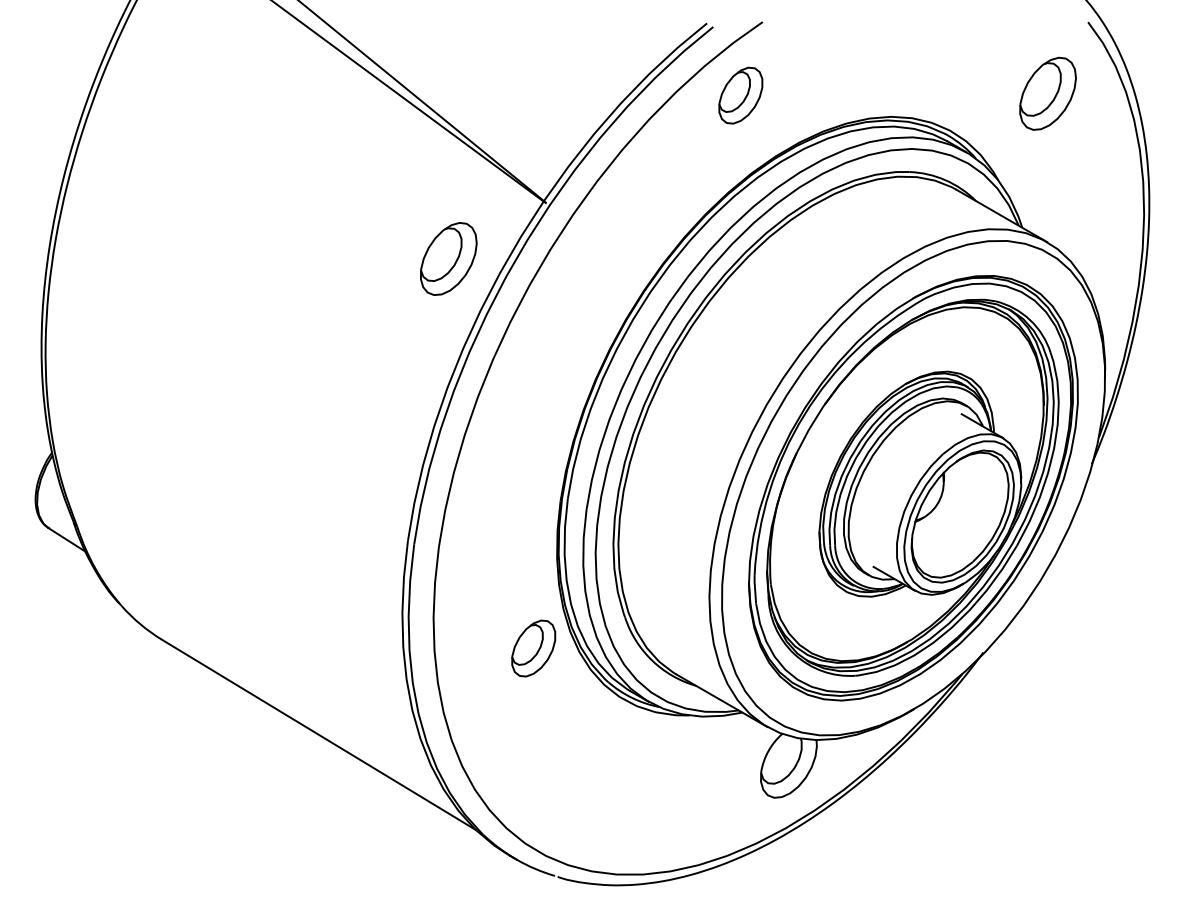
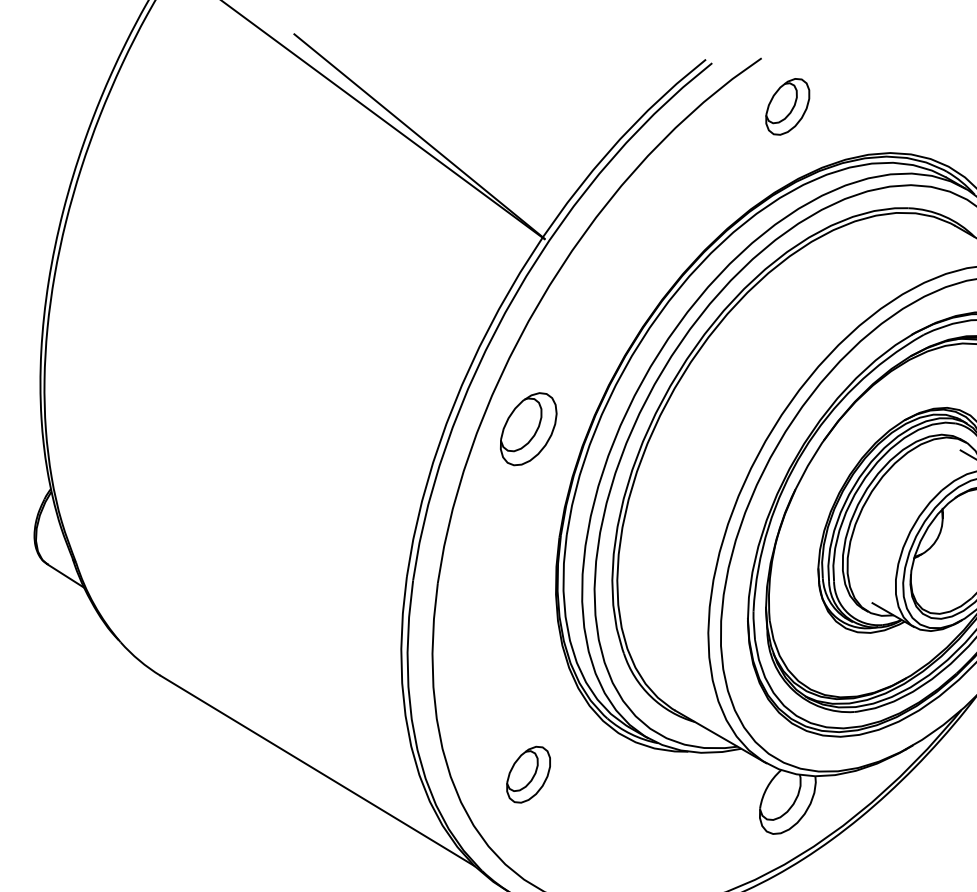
part: (740, 95) -> (787, 106), moved
part: (448, 258) -> (528, 428), moved
part: (533, 648) -> (528, 774), moved

